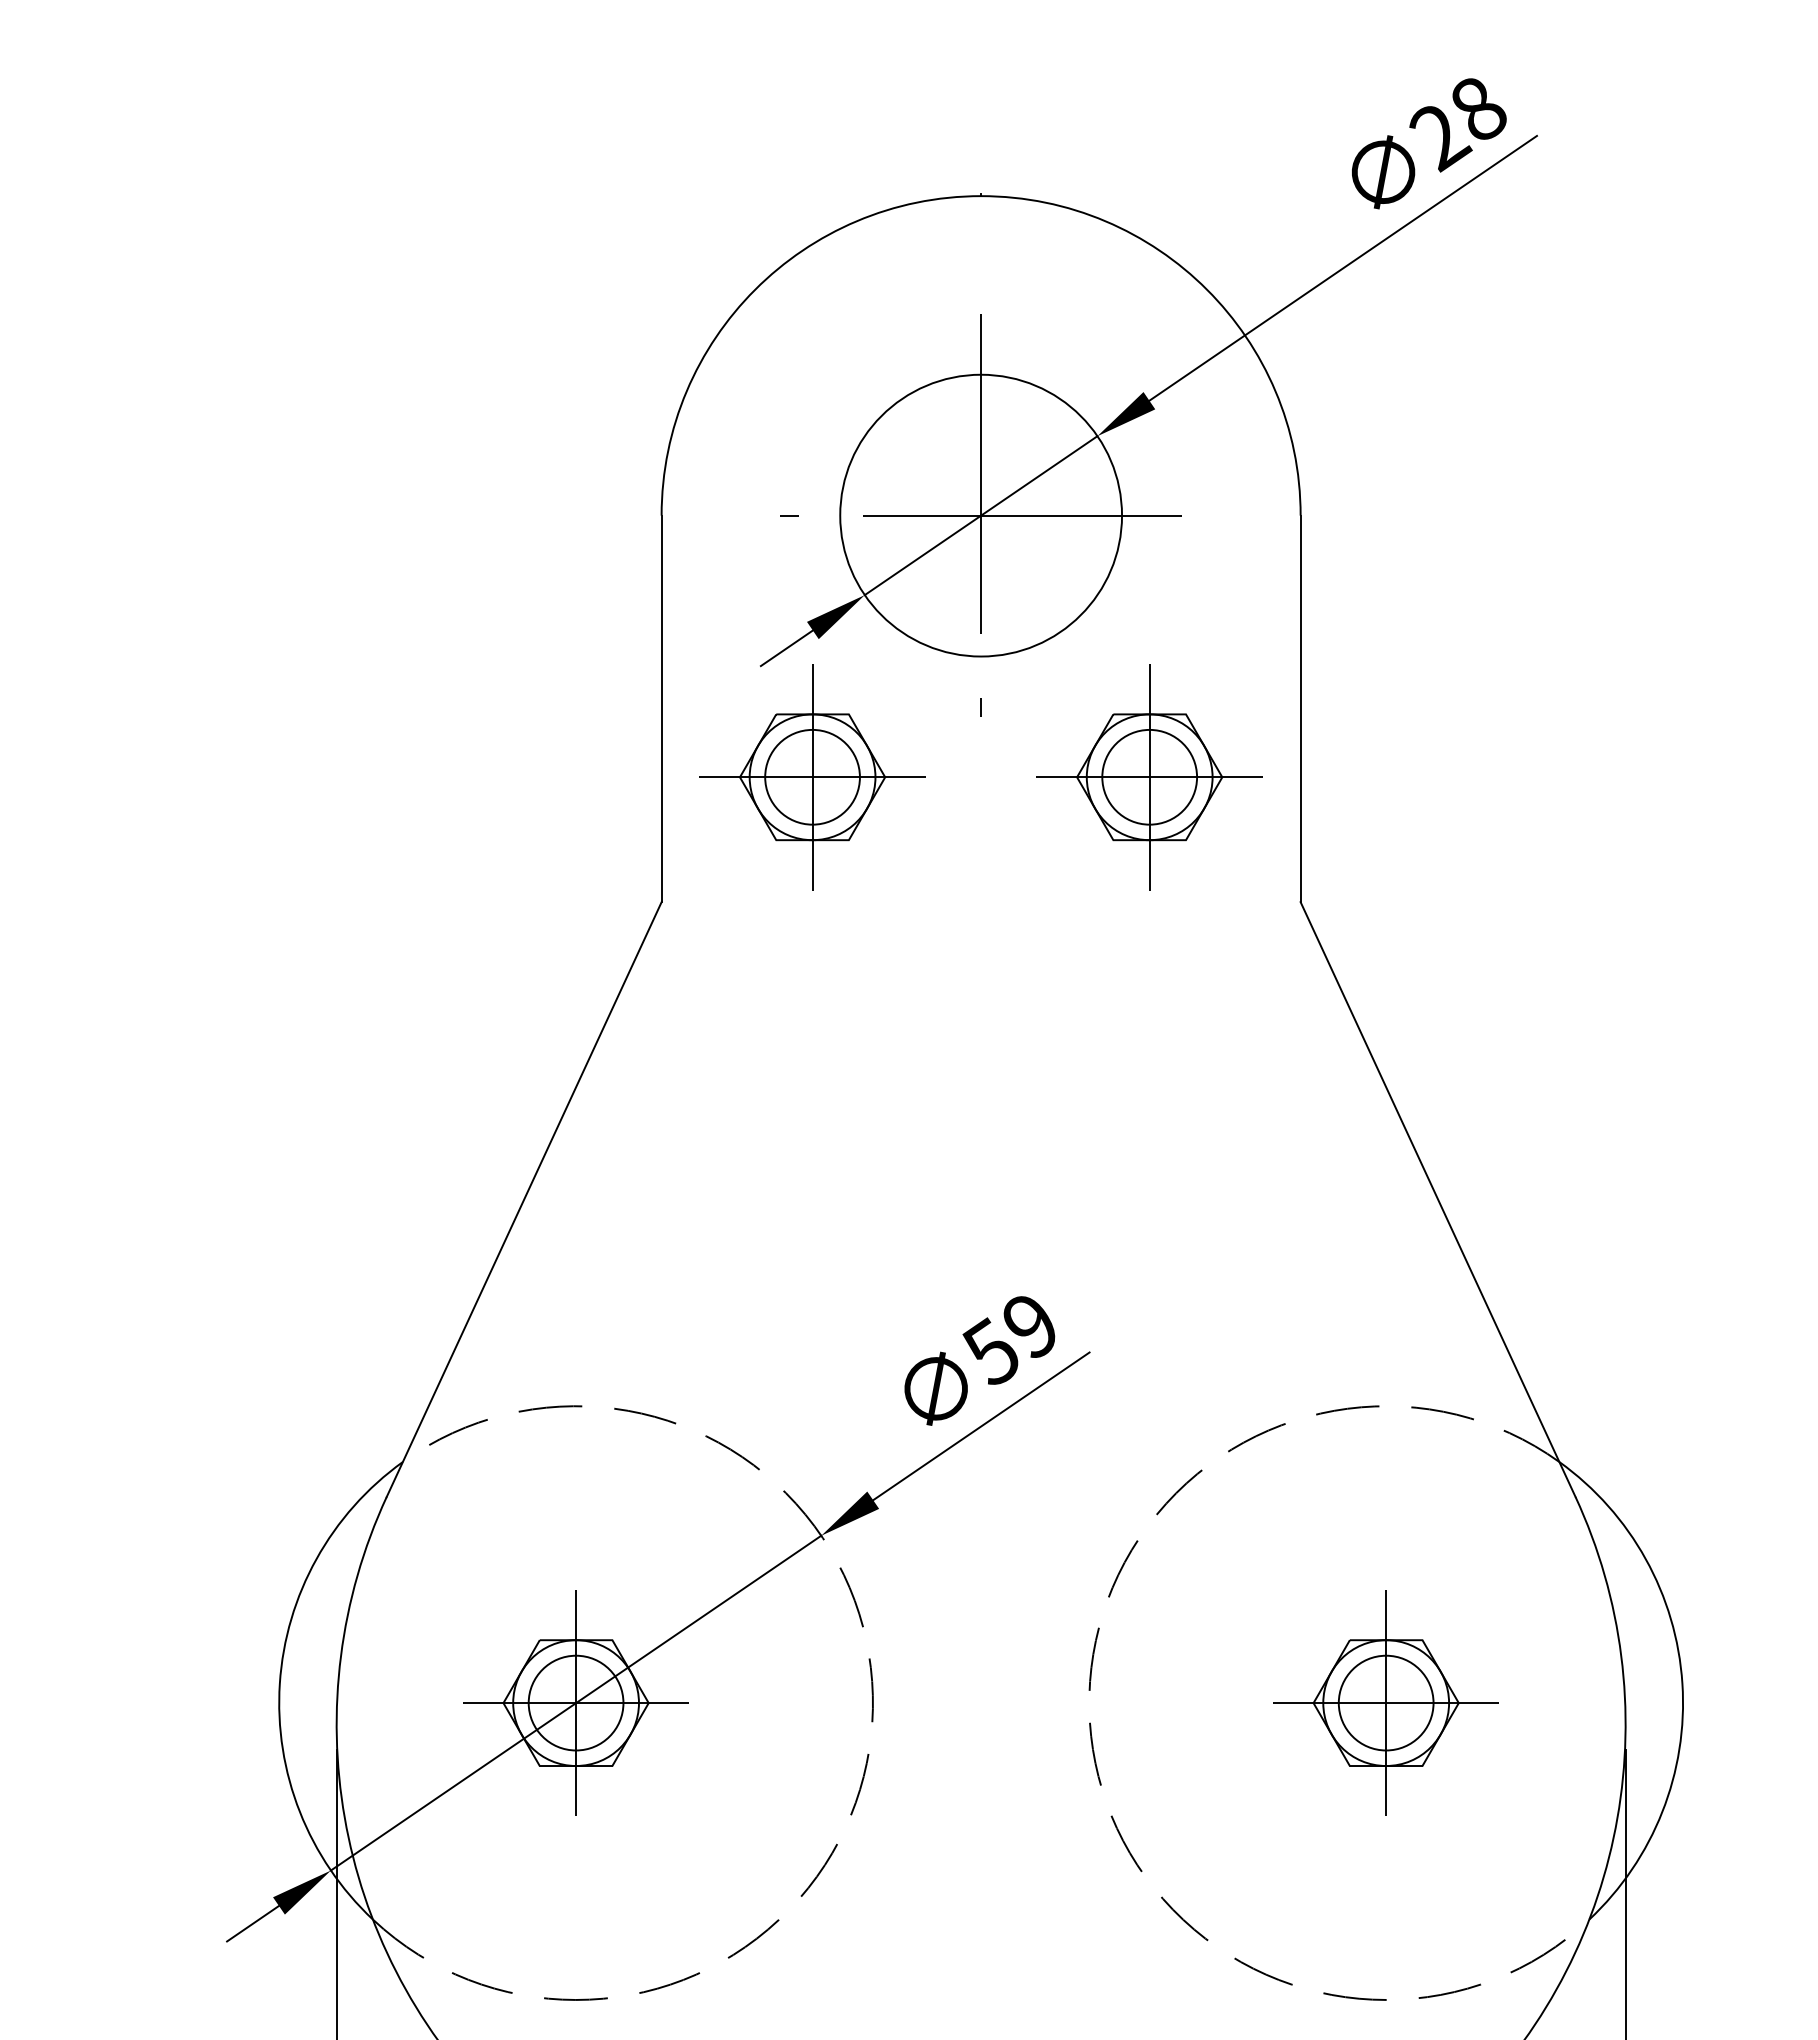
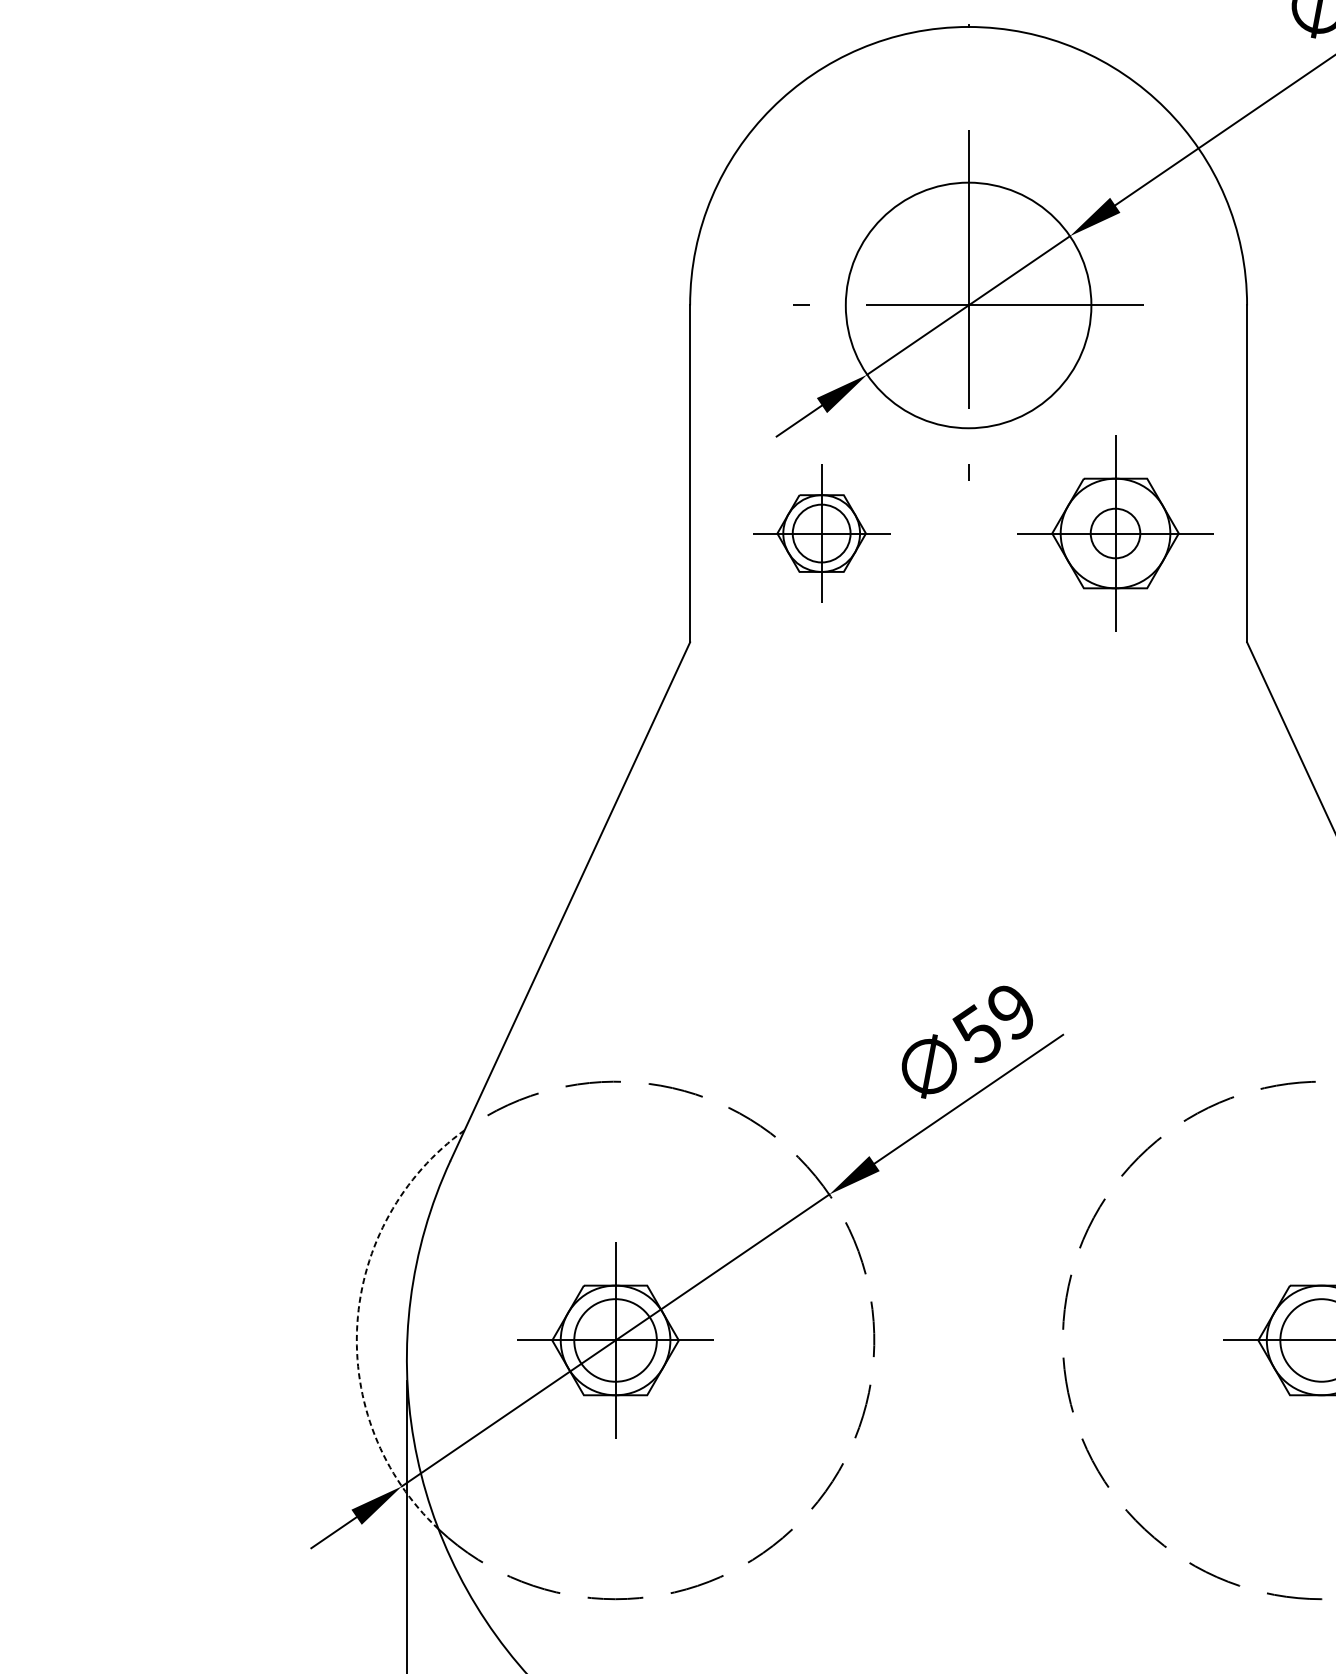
circle: (1149, 776) -> (1115, 532), size x0.6
part: (812, 777) -> (821, 533), size x0.7
arc: (279, 1683) -> (357, 1323), solid -> dashed
line: (1386, 1702) -> (1321, 1339), removed

